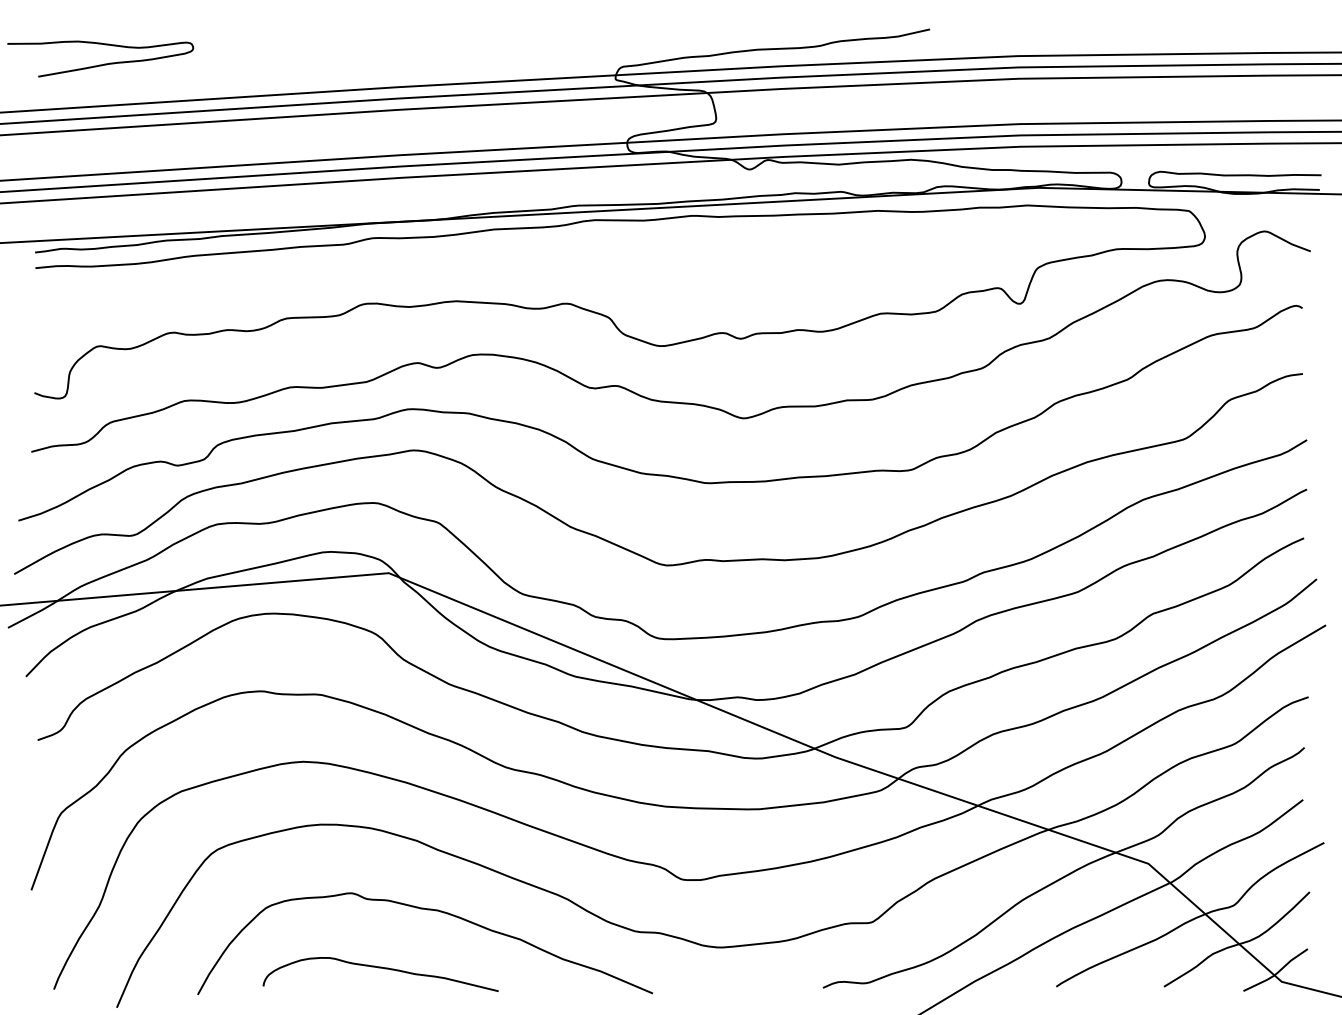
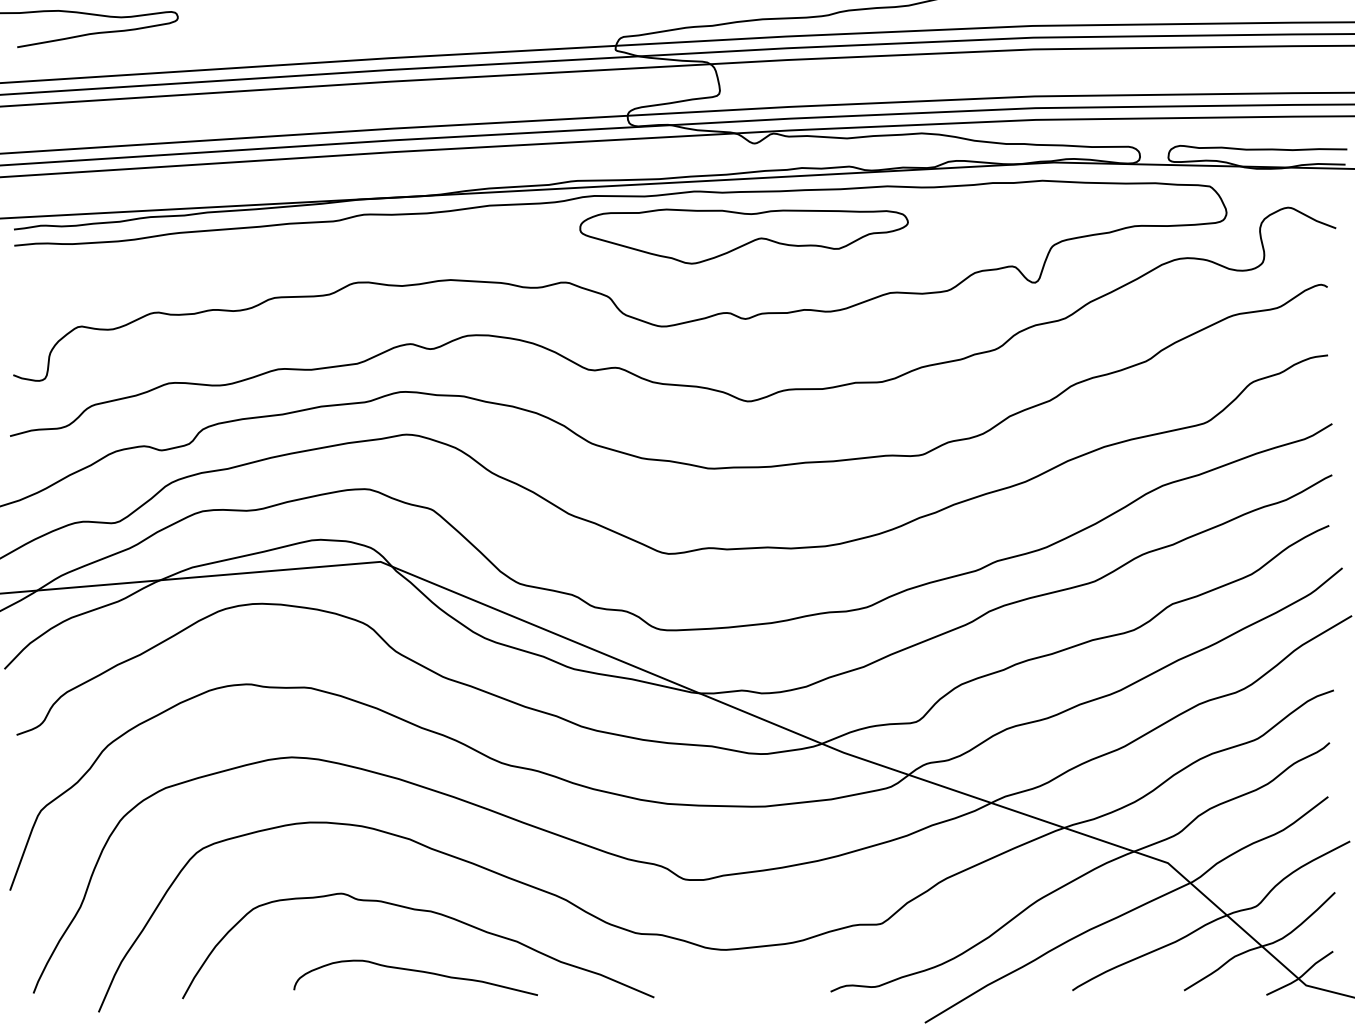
part: (739, 259) -> (744, 236), added
curve: (380, 968) -> (415, 971), moved

